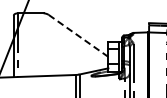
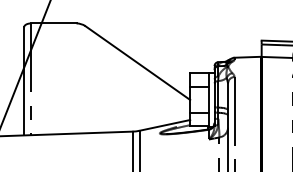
line: (78, 36) -> (137, 64), dashed -> solid

